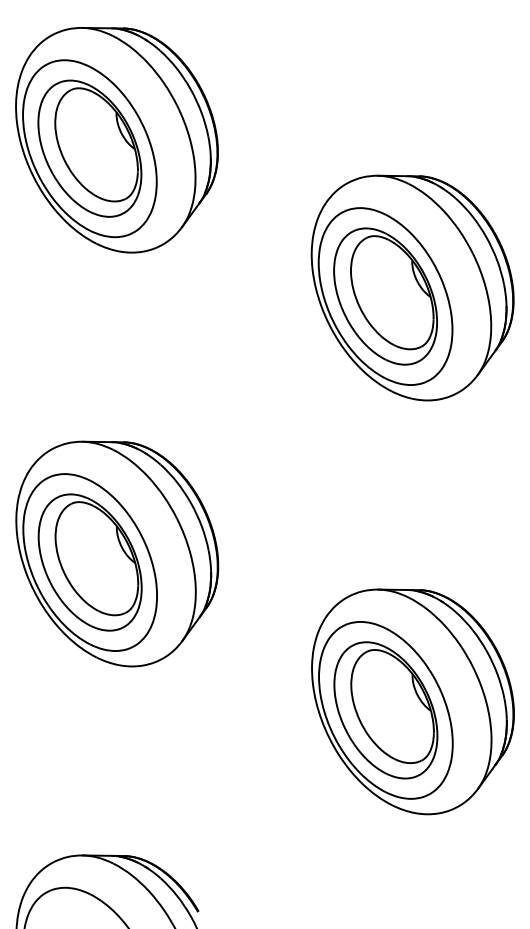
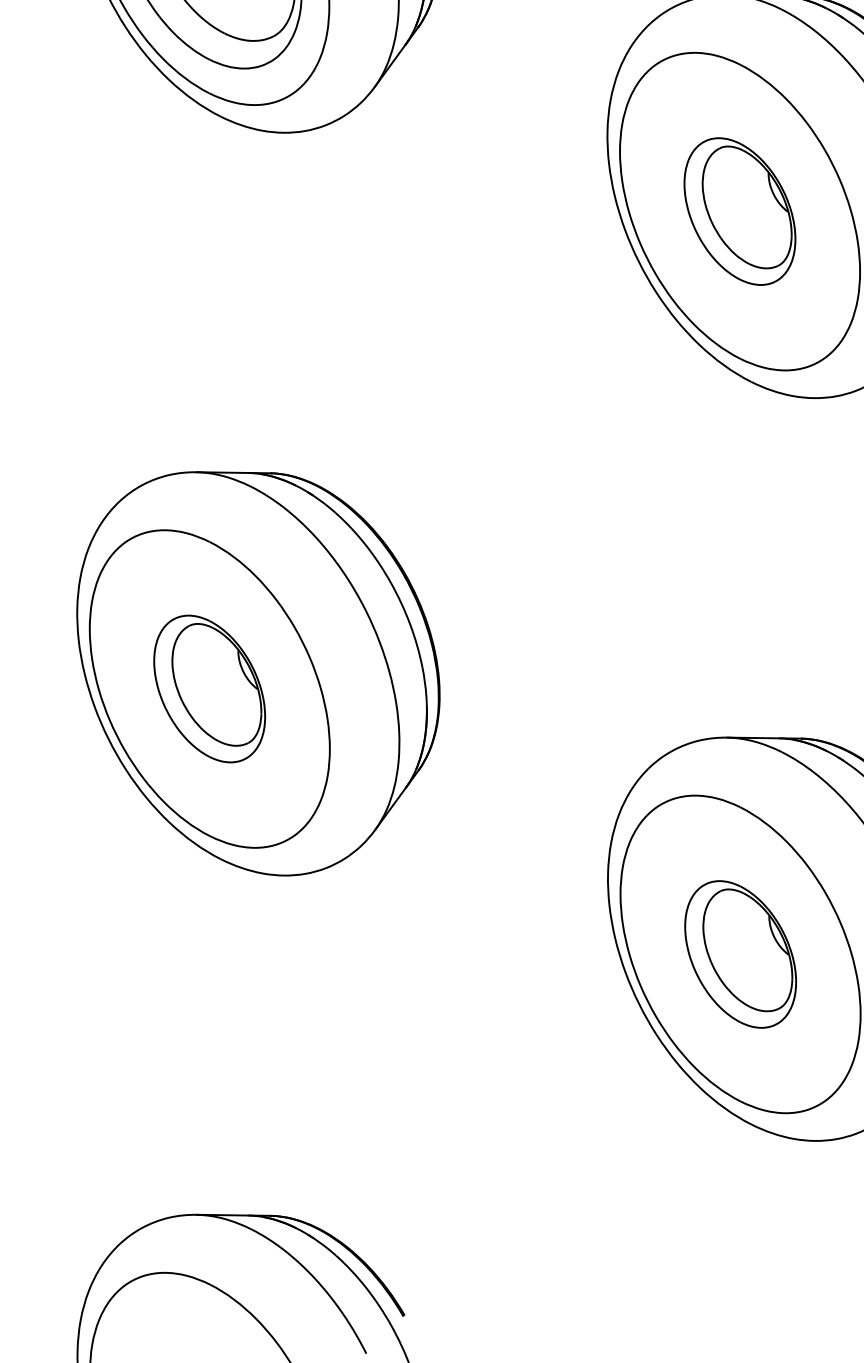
part: (385, 296) -> (739, 211), size x0.6
part: (89, 562) -> (208, 688), size x0.6
part: (385, 710) -> (739, 954), size x0.6

